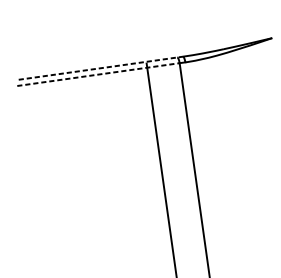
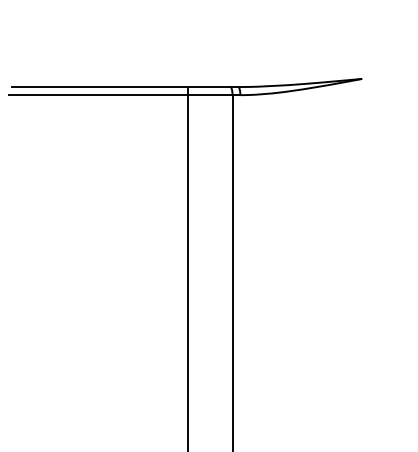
line: (101, 68) -> (125, 87), dashed -> solid
line: (98, 74) -> (120, 95), dashed -> solid

